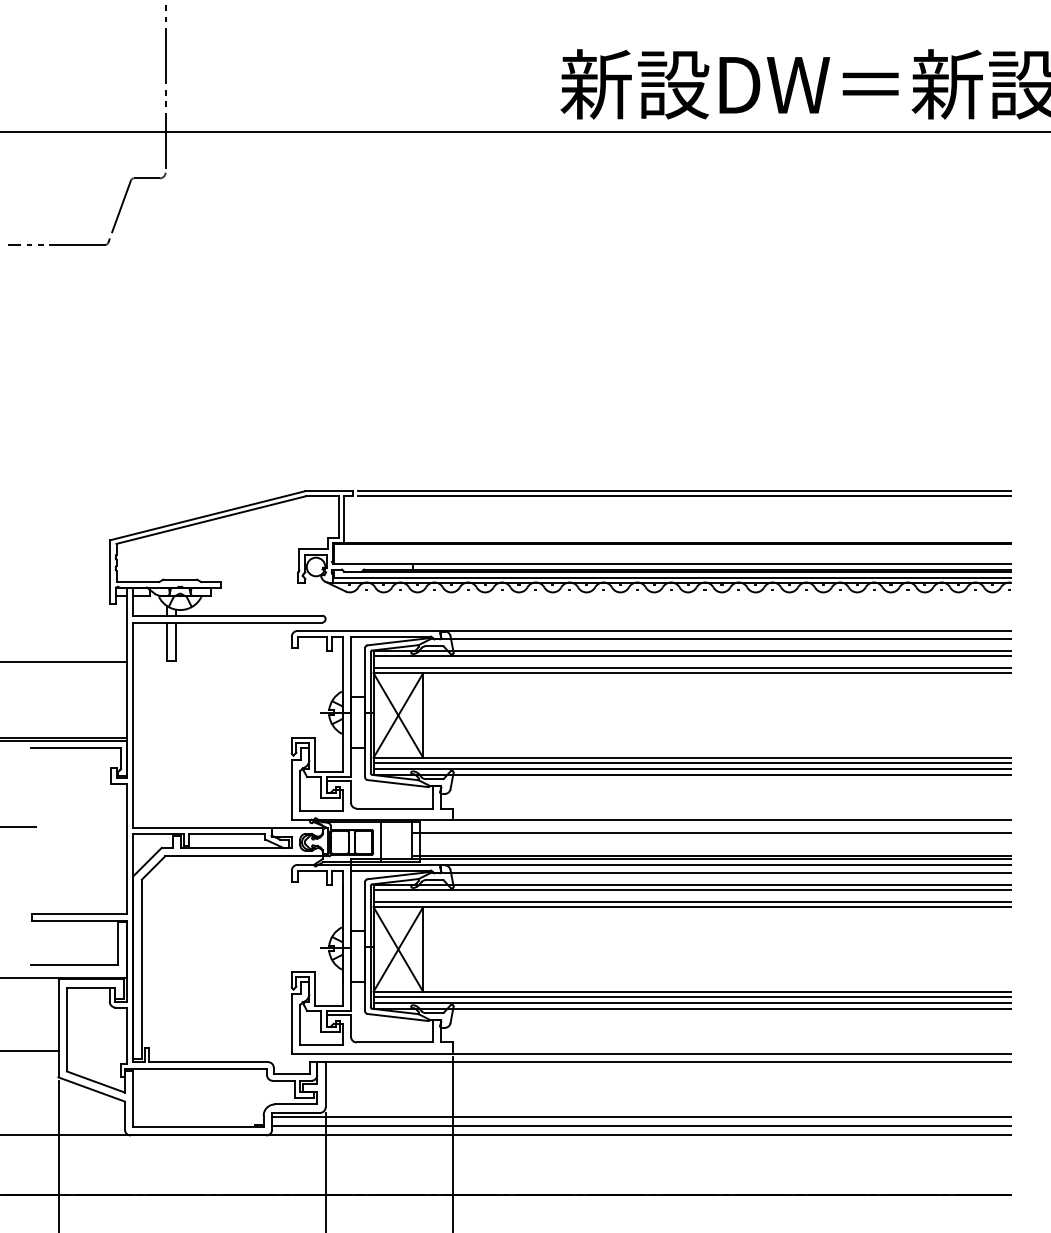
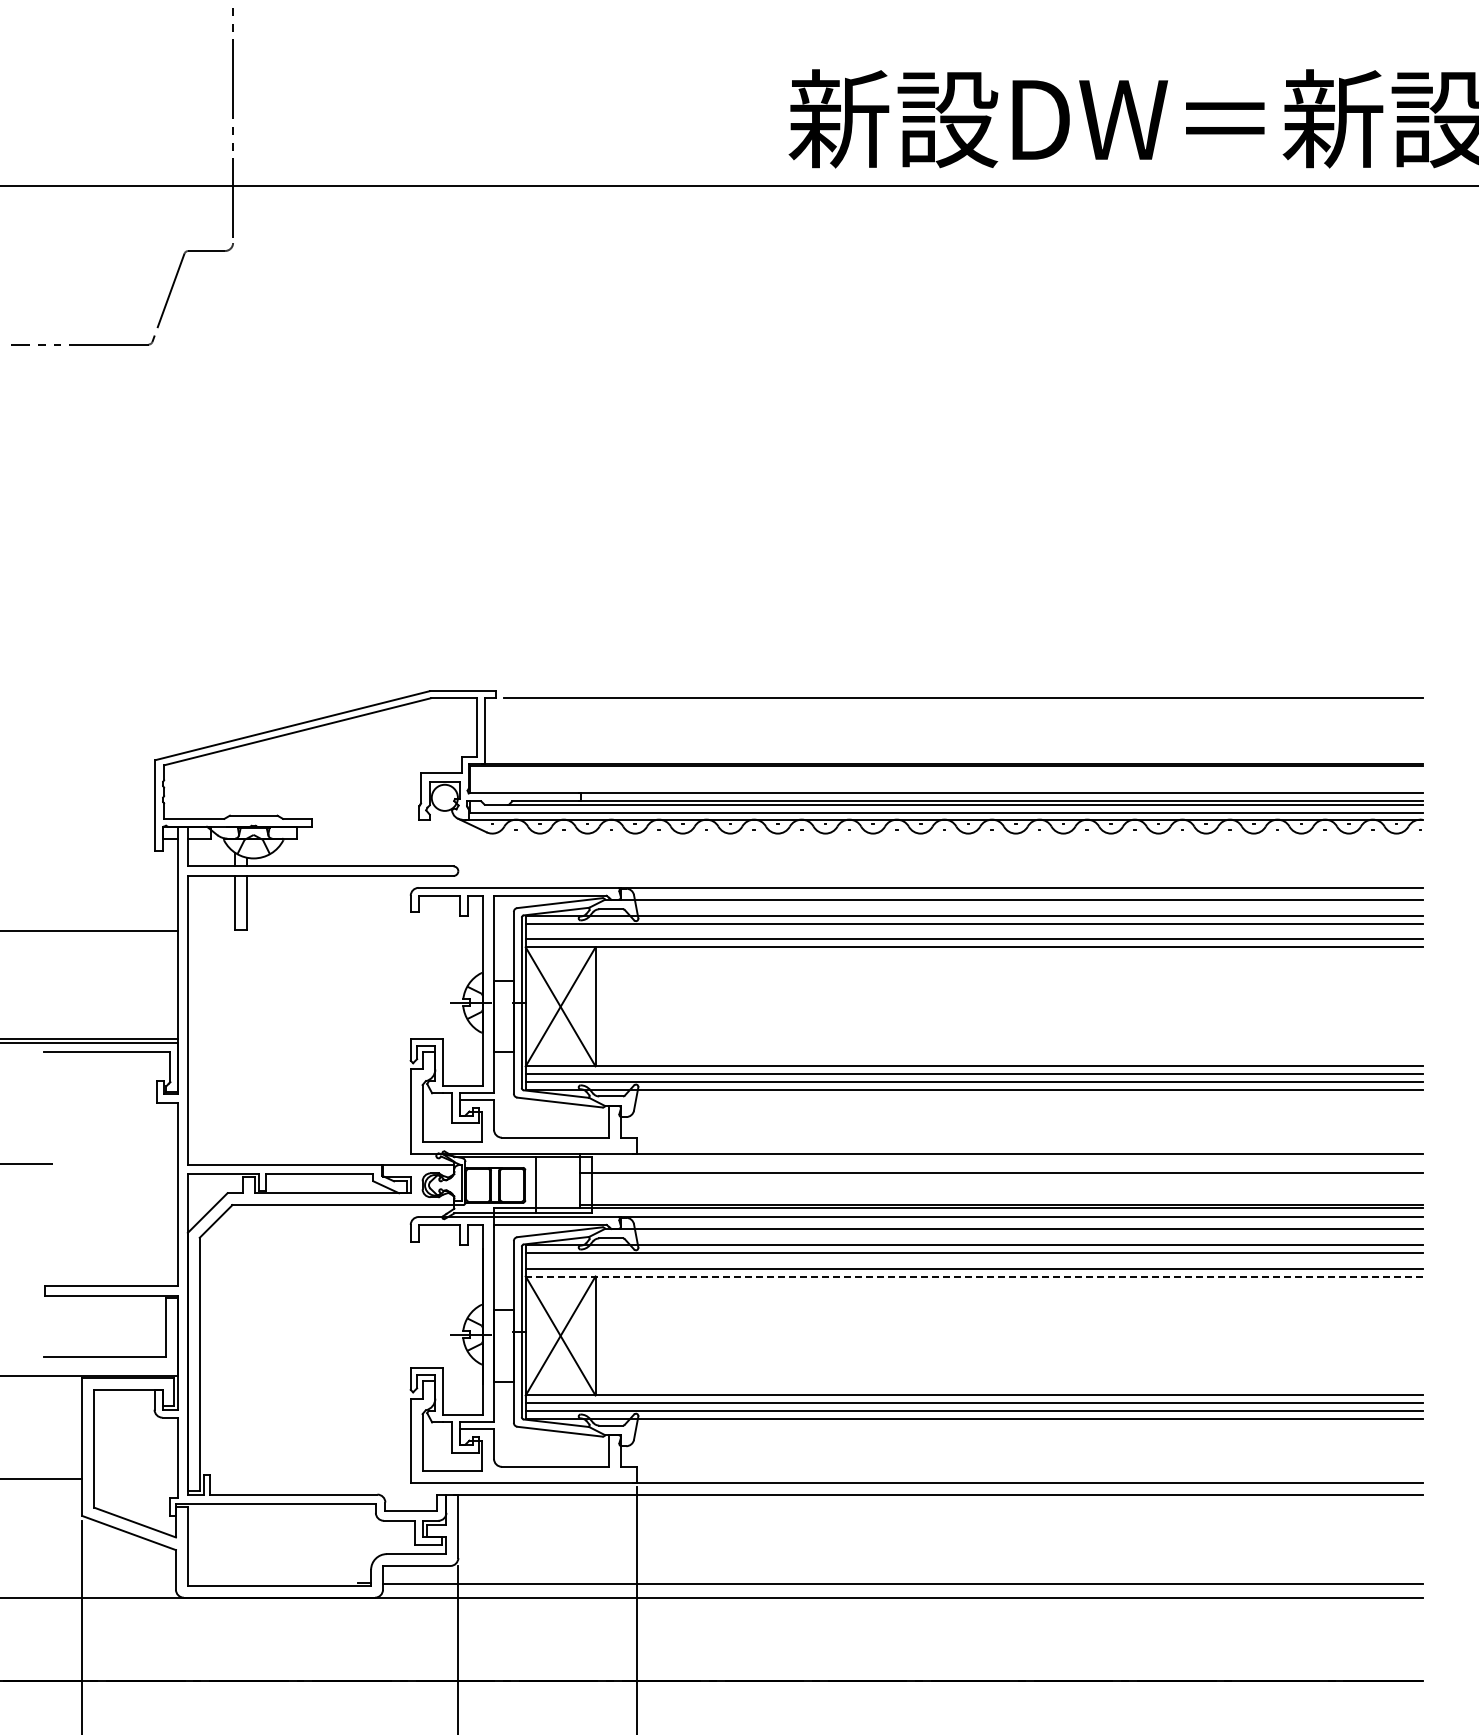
line: (684, 491) -> (963, 691), removed
line: (692, 907) -> (974, 1276), solid -> dashed
line: (641, 1117) -> (902, 1572), removed

